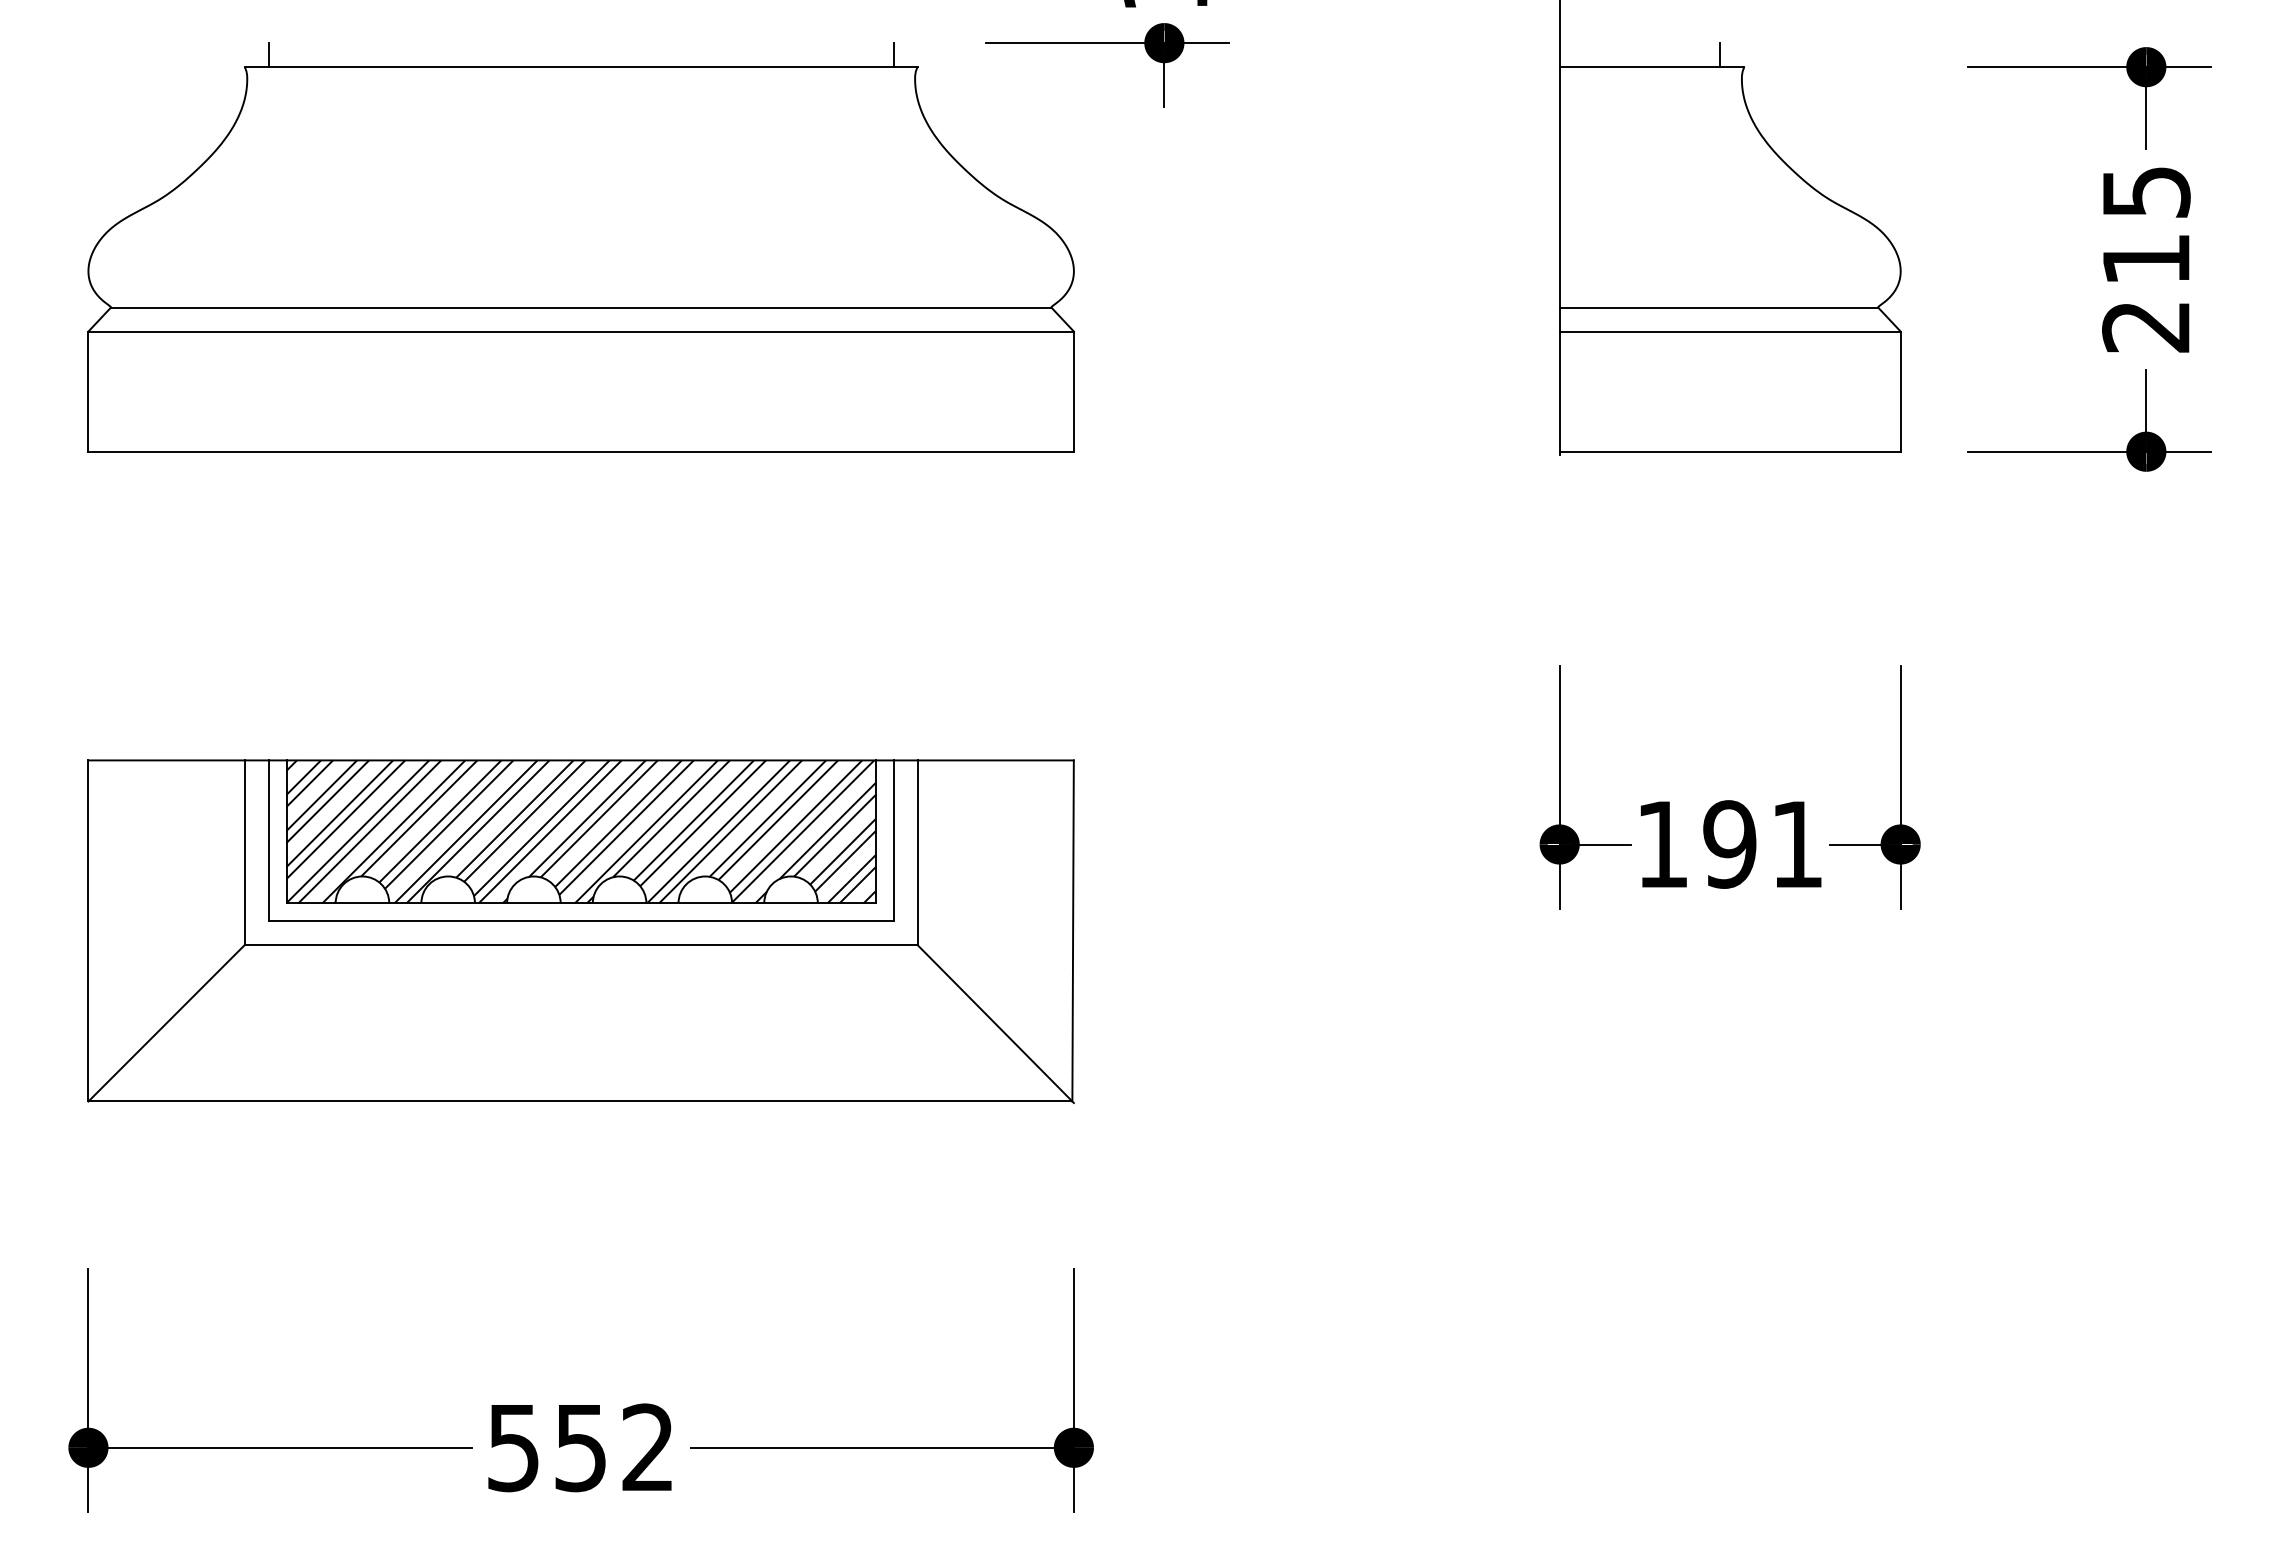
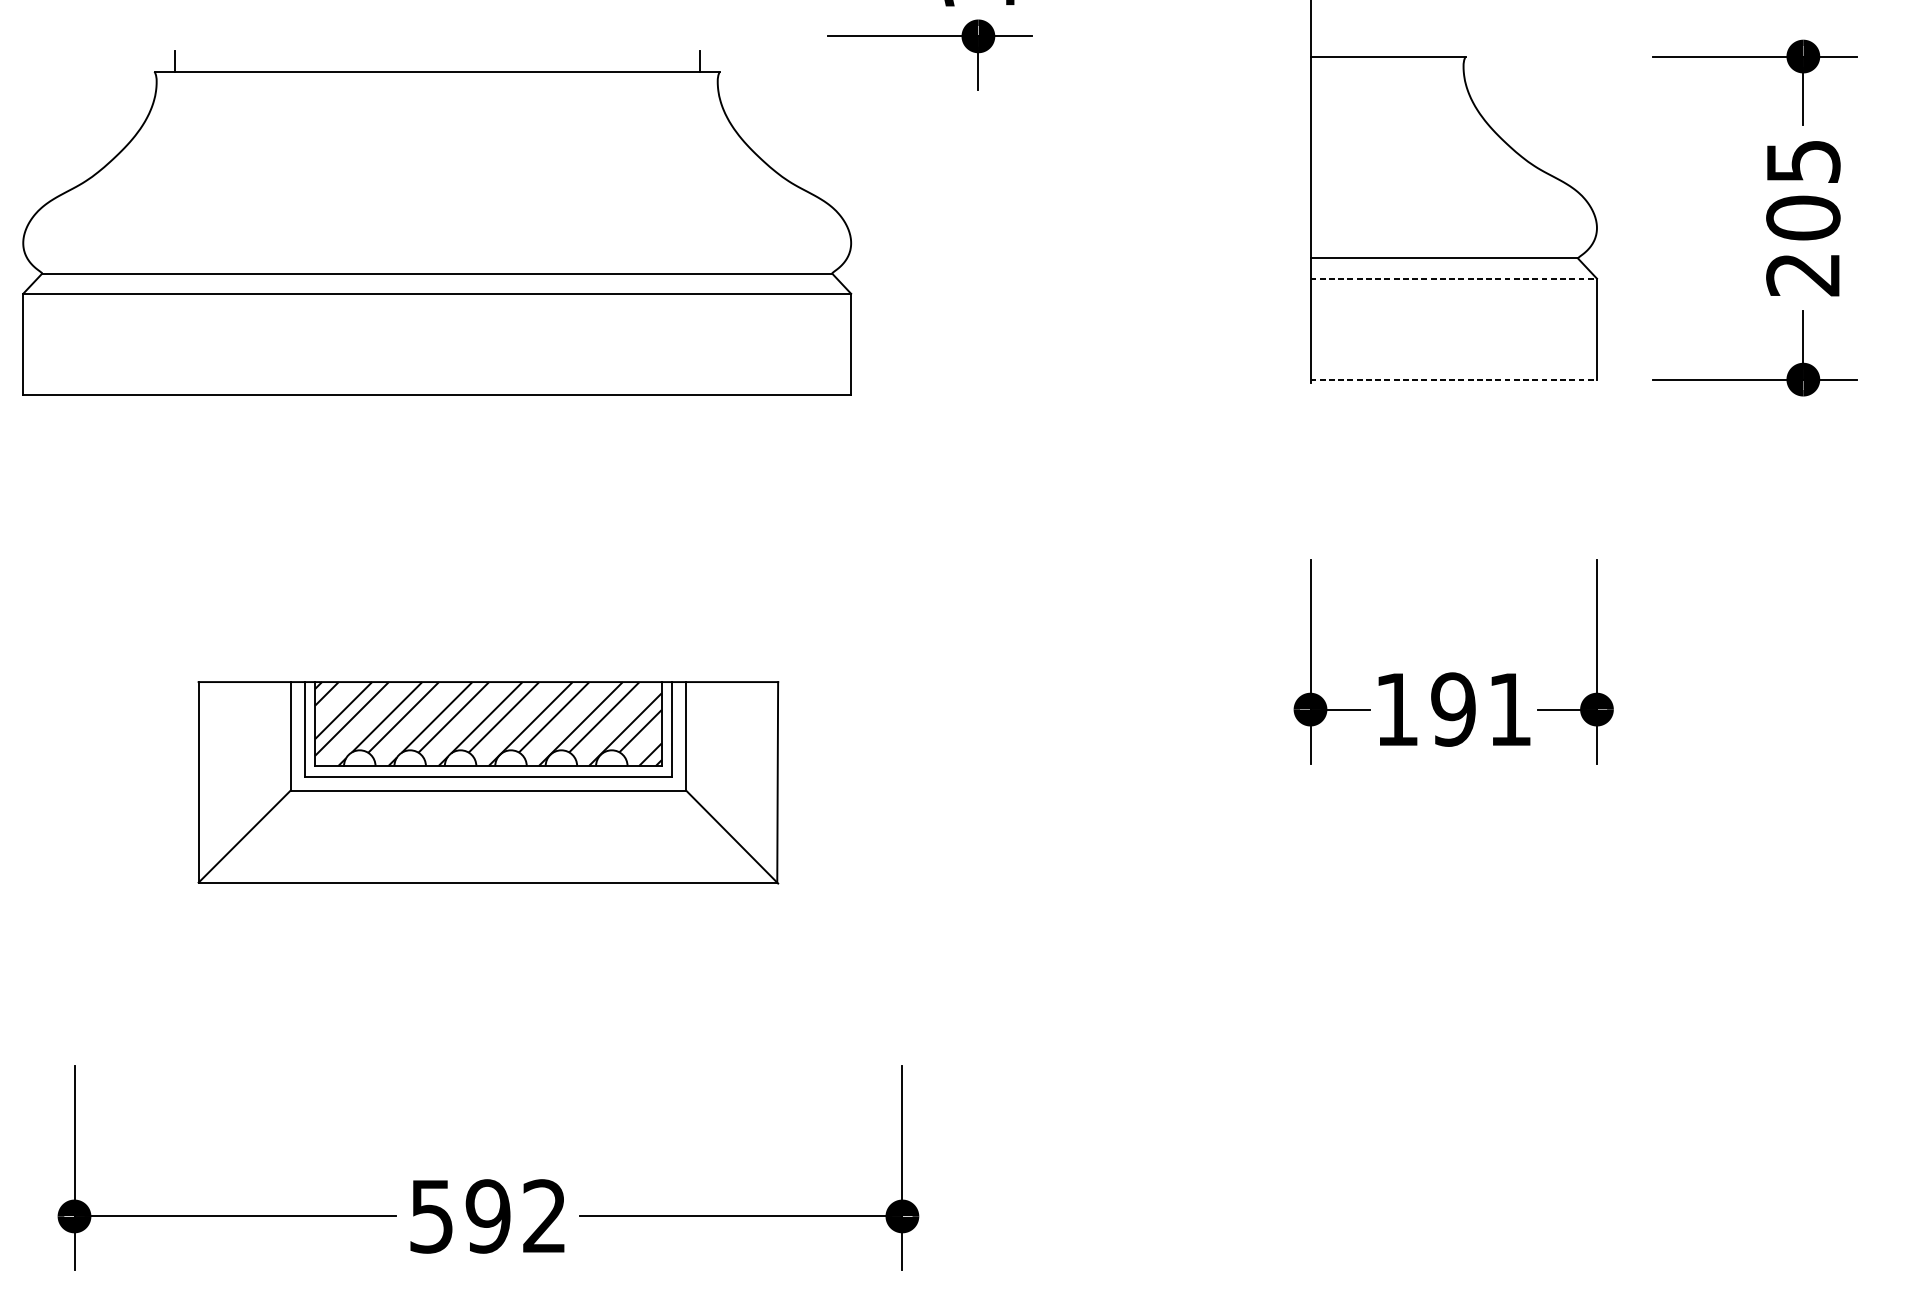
line: (1720, 55) -> (1445, 46), removed
part: (580, 247) -> (436, 223), moved
text: (2146, 258) -> (1803, 217), 215 -> 205
line: (1730, 331) -> (1453, 278), solid -> dashed
line: (1730, 451) -> (1453, 379), solid -> dashed
part: (580, 931) -> (487, 782), size x0.7
text: (580, 1447) -> (487, 1216), 552 -> 592

